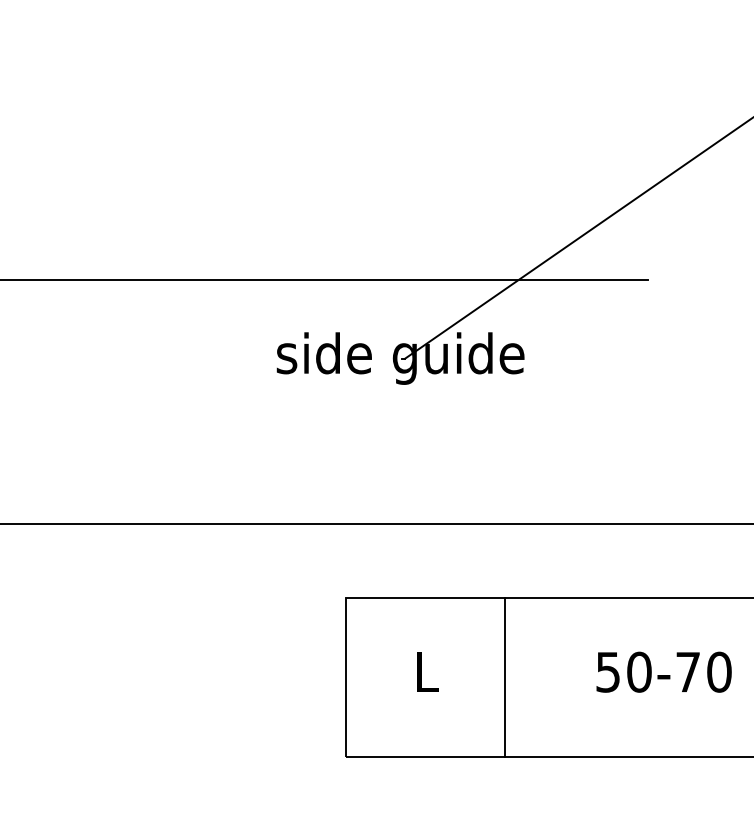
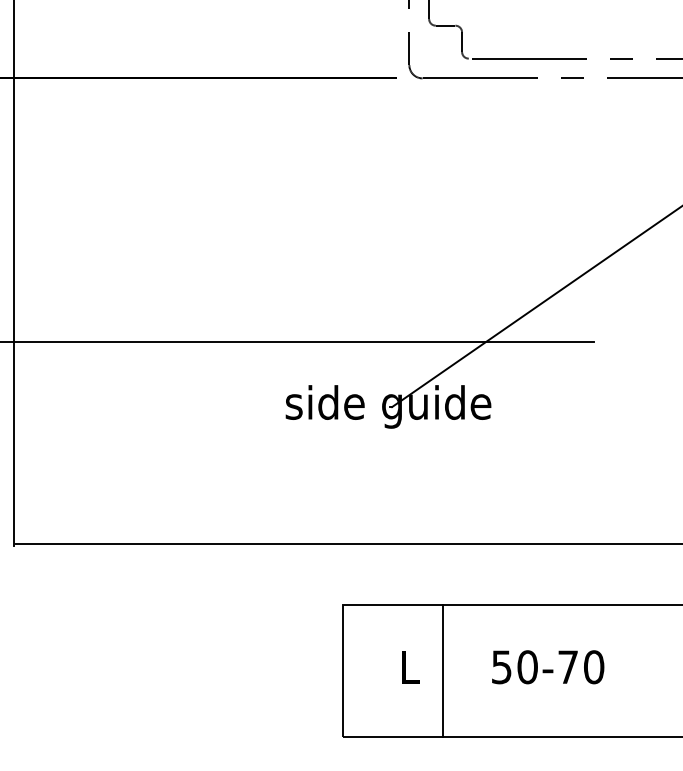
text: (664, 672) -> (548, 667), moved
line: (505, 677) -> (443, 671), moved

